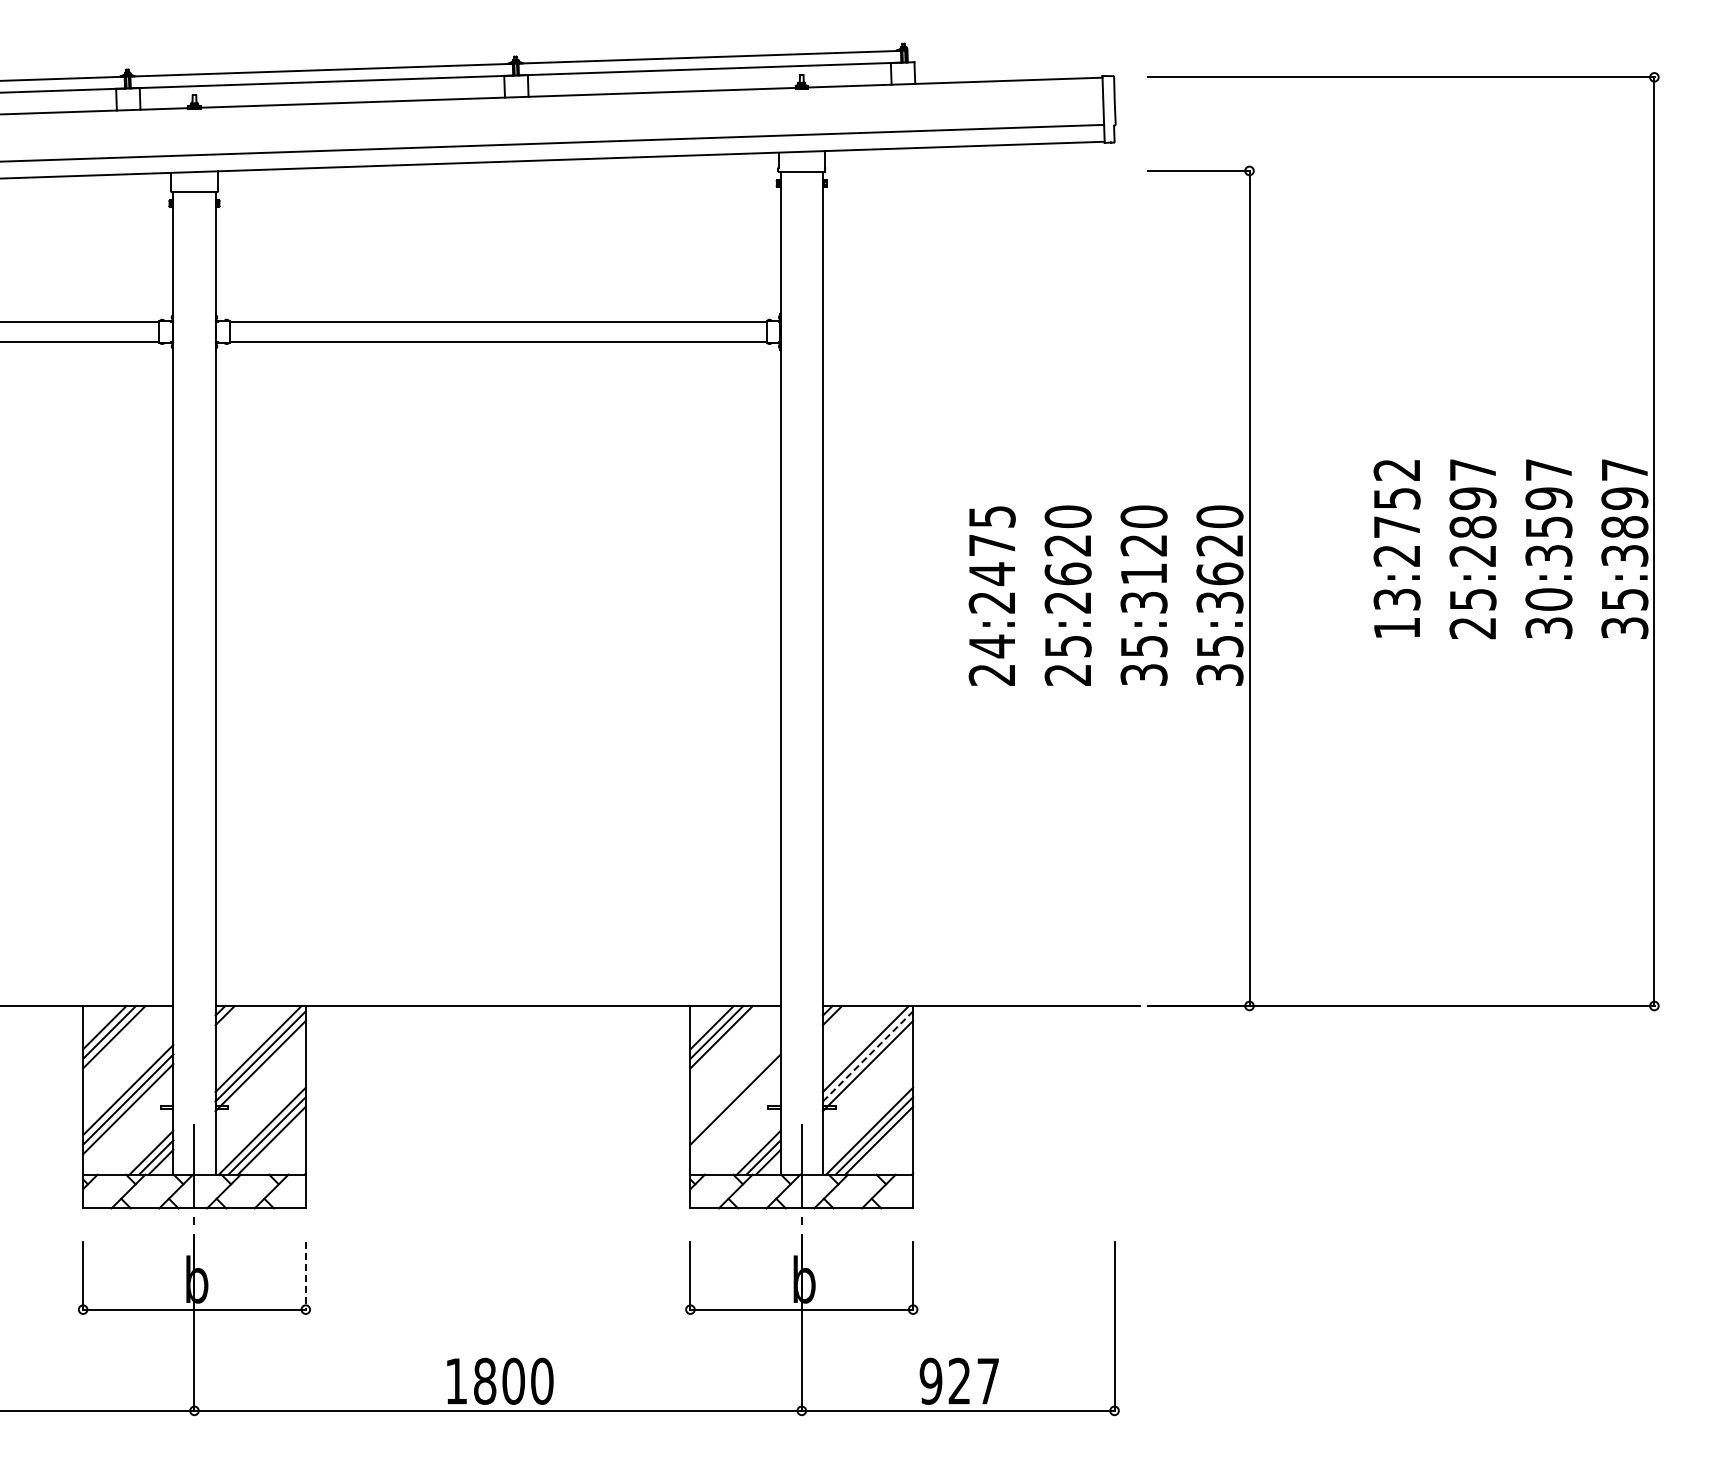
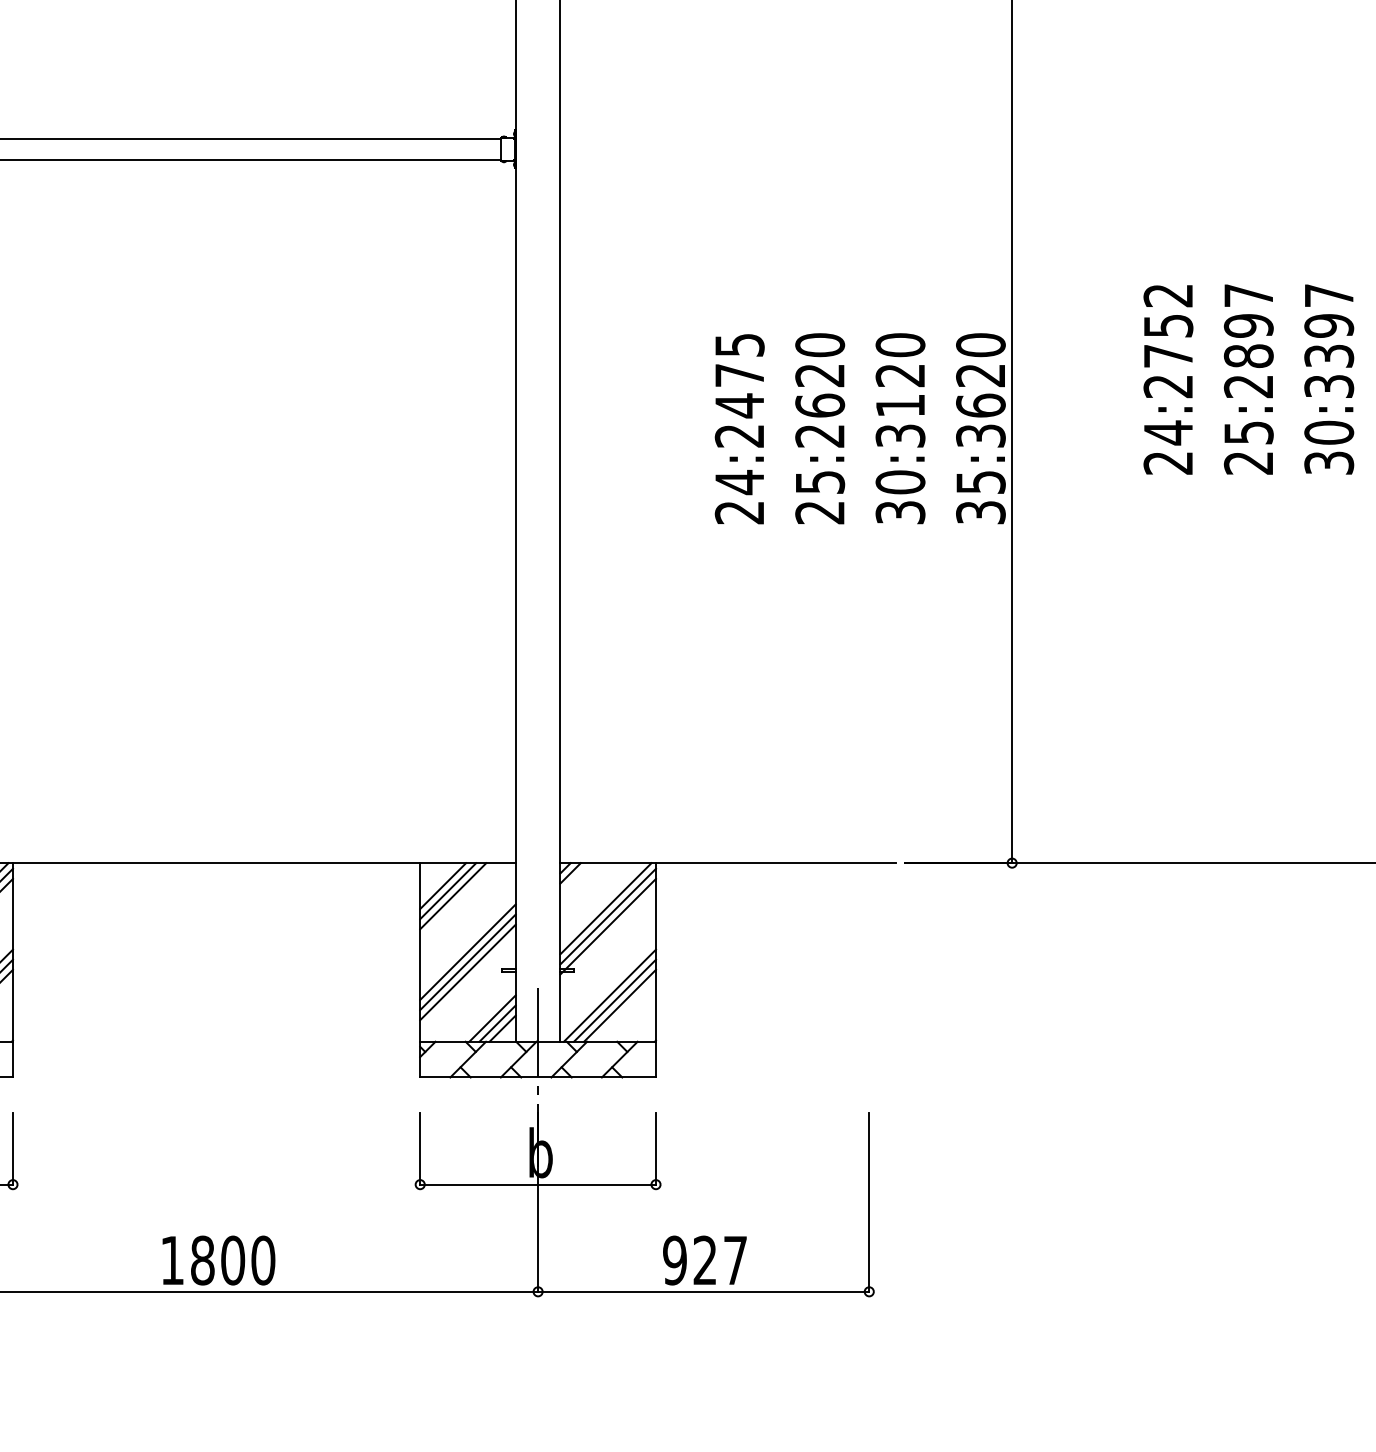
text: (1548, 526) -> (1328, 355), 30:3597 -> 30:3397
text: (1396, 613) -> (1167, 447), 13:2752 -> 24:2752
text: (1143, 646) -> (899, 482), 35:3120 -> 30:3120
line: (868, 1056) -> (608, 916), dashed -> solid
line: (735, 1089) -> (467, 951), added
line: (735, 1109) -> (467, 972), added
line: (305, 1276) -> (12, 1149), dashed -> solid

